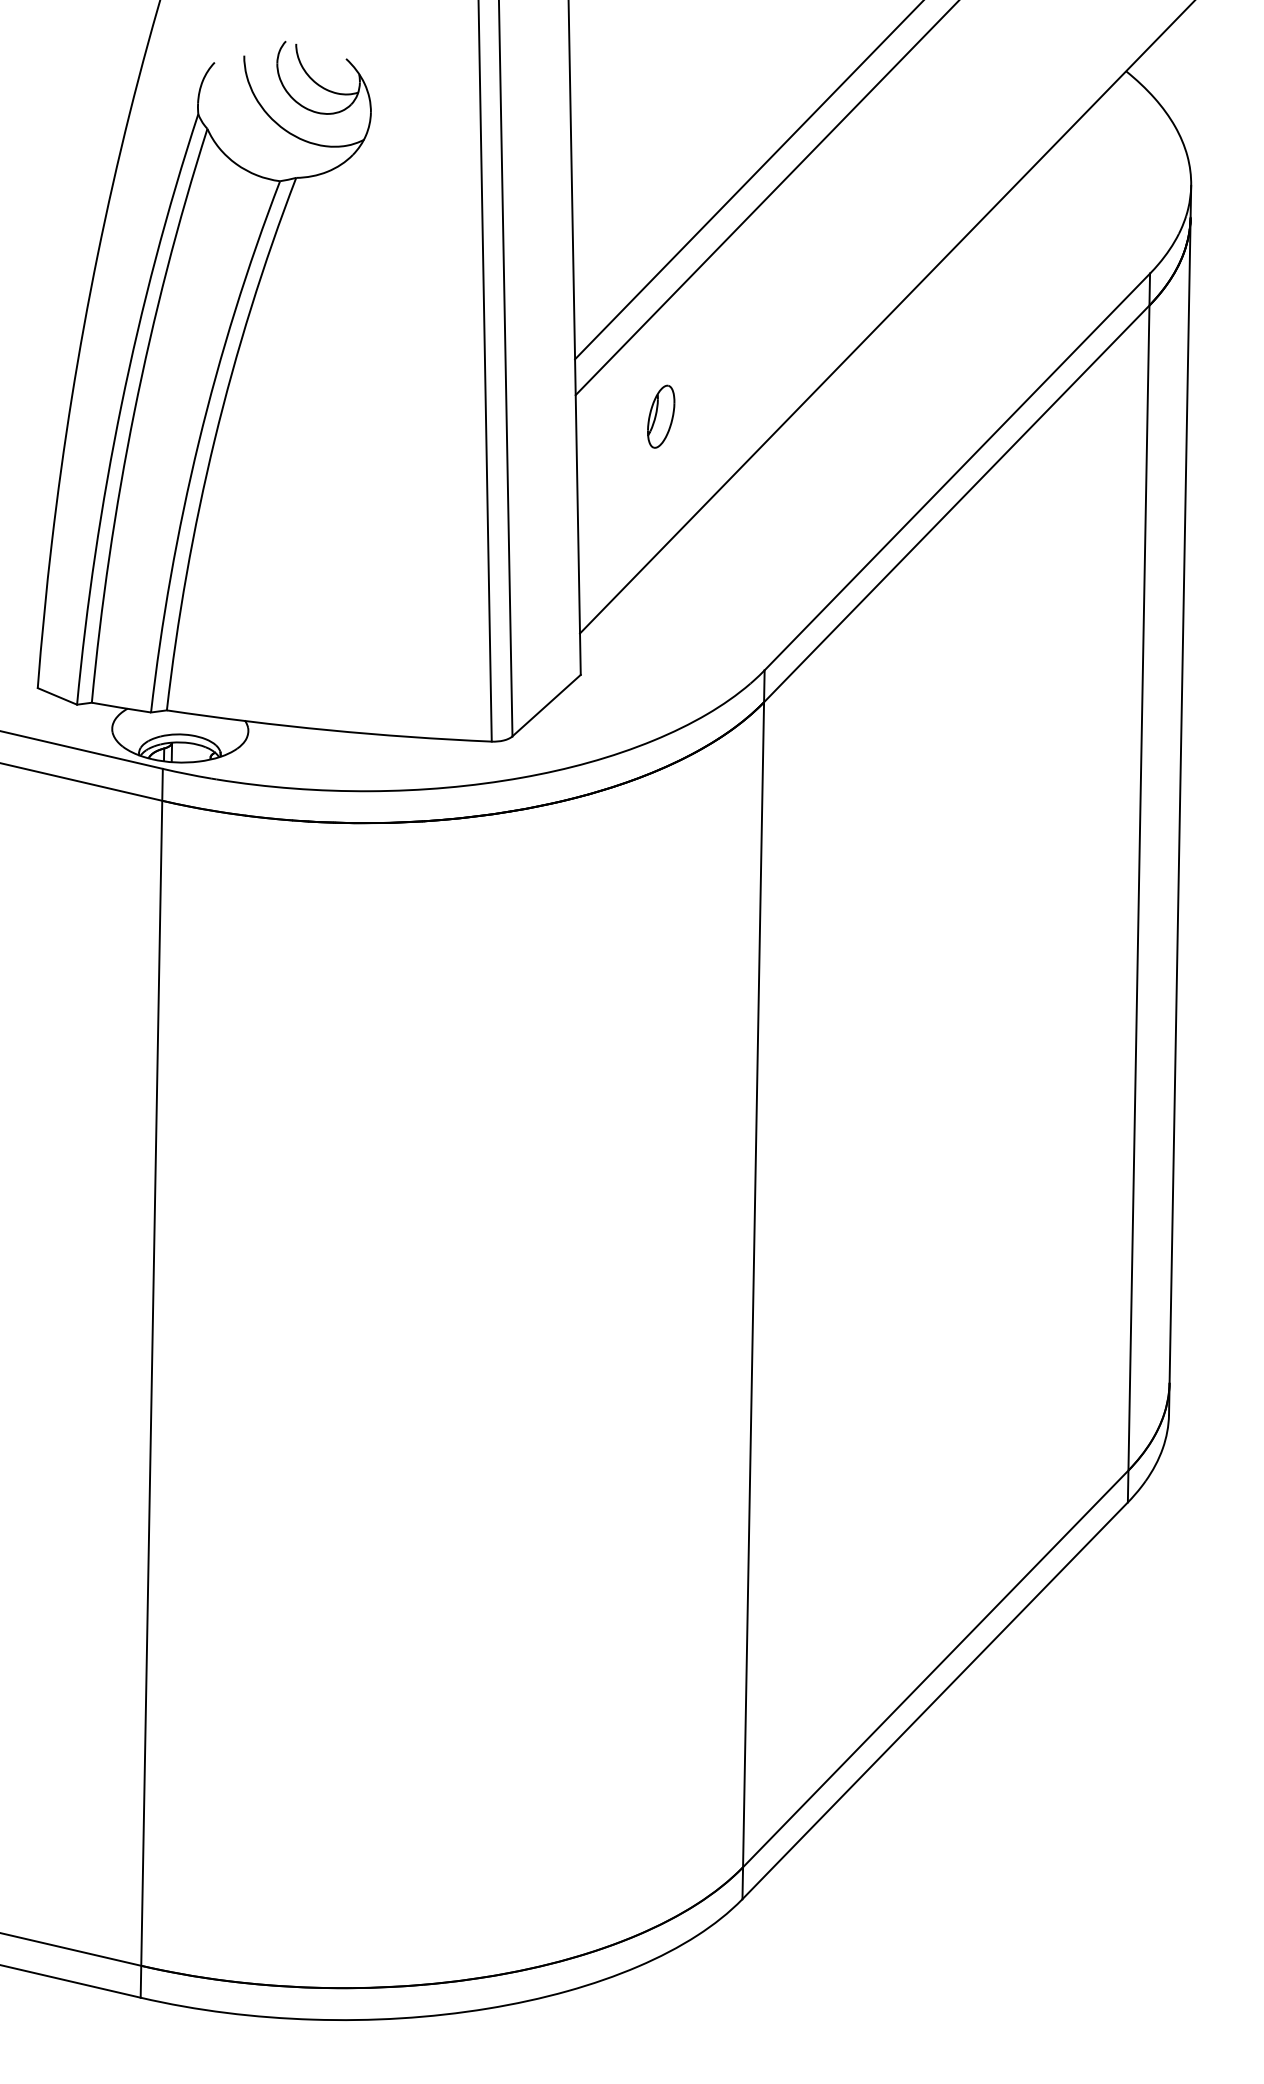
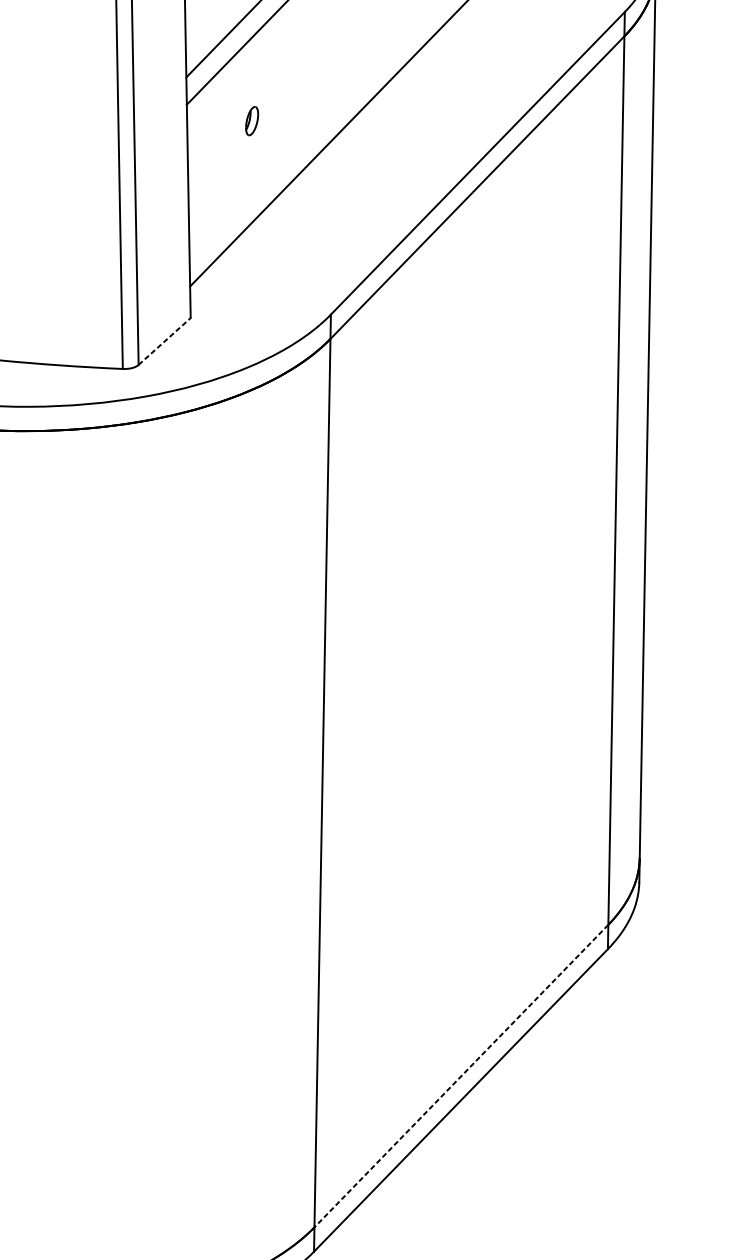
part: (661, 416) -> (252, 121), size x0.6
line: (546, 705) -> (164, 341), solid -> dashed
line: (935, 1668) -> (461, 1075), solid -> dashed

